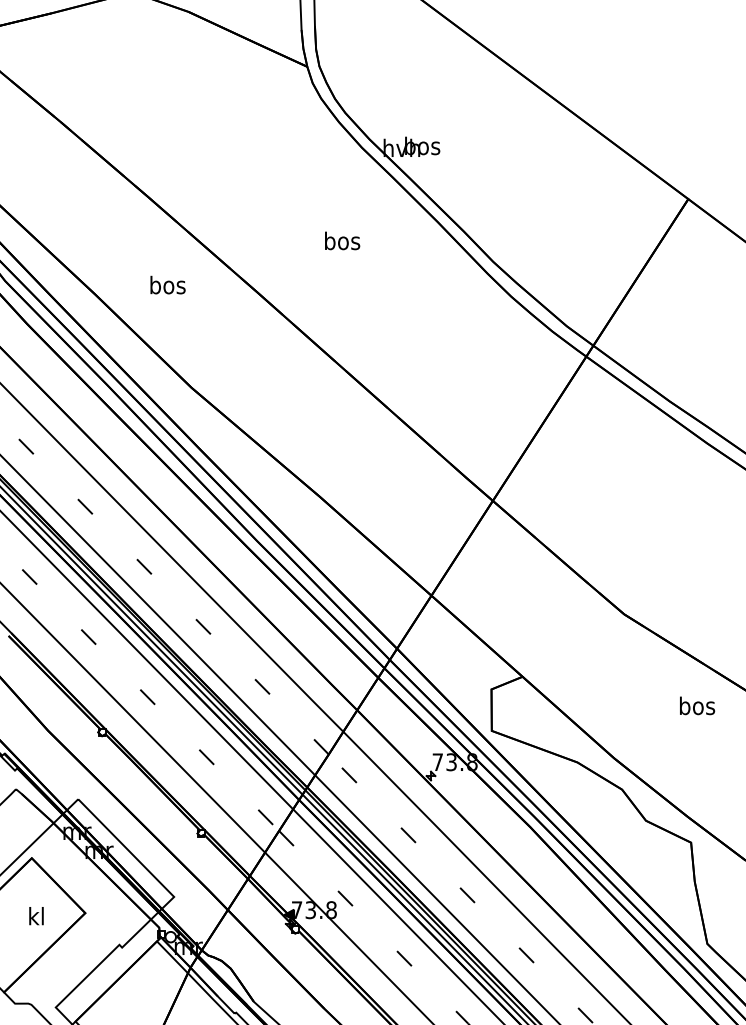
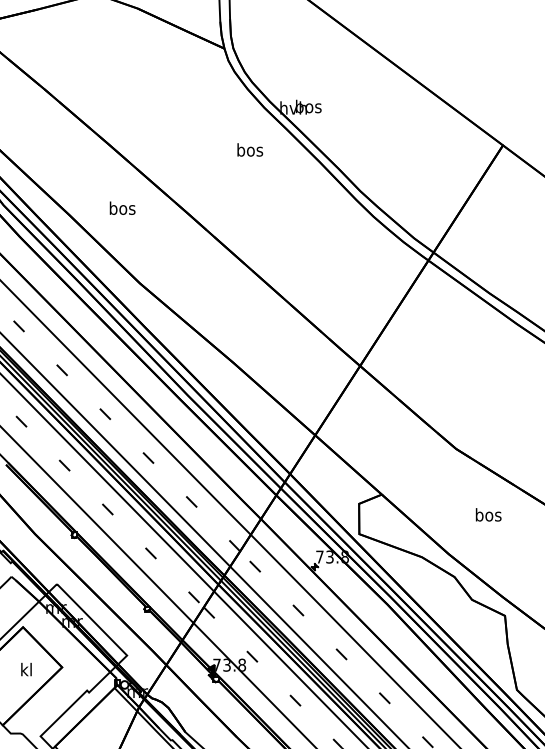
text: (342, 240) -> (250, 149), moved
text: (697, 705) -> (488, 514), moved

